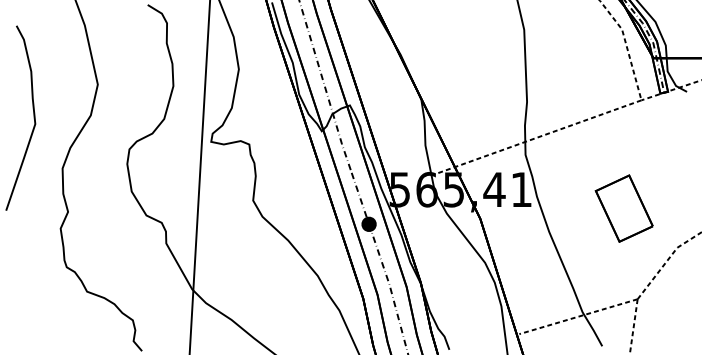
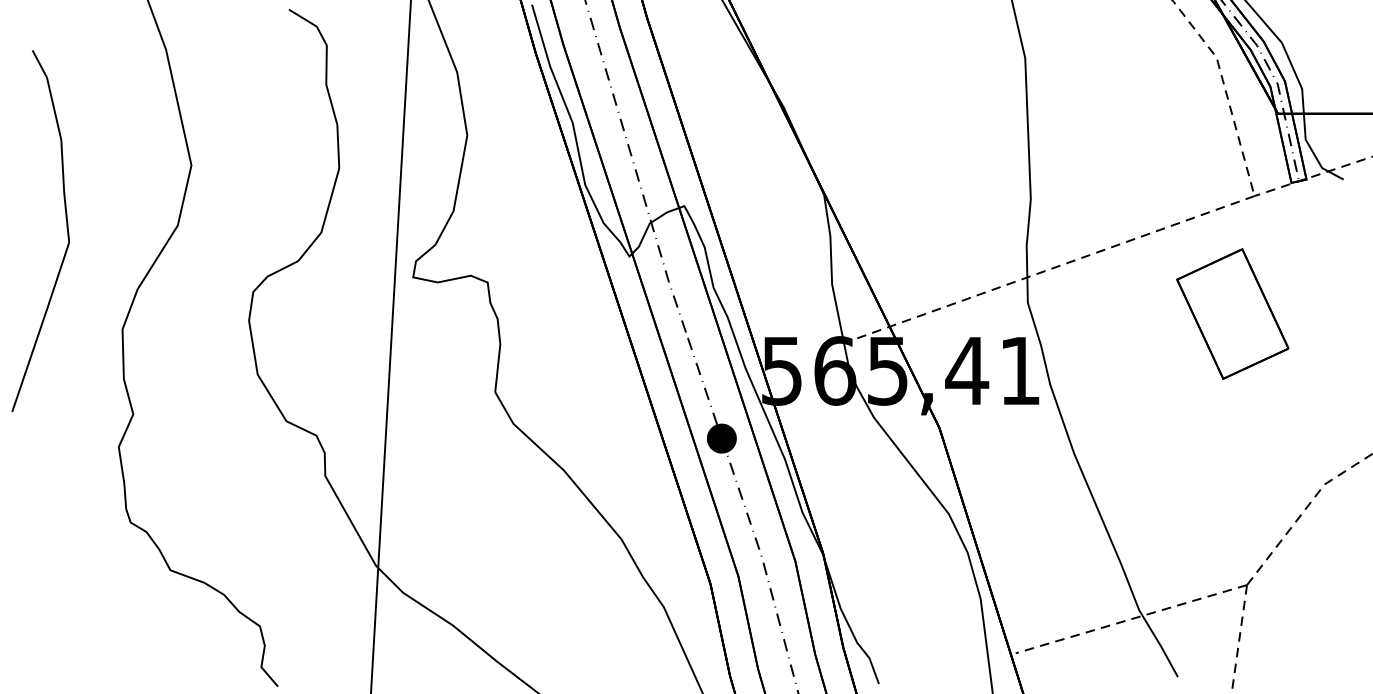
part: (623, 208) -> (1231, 313), moved

